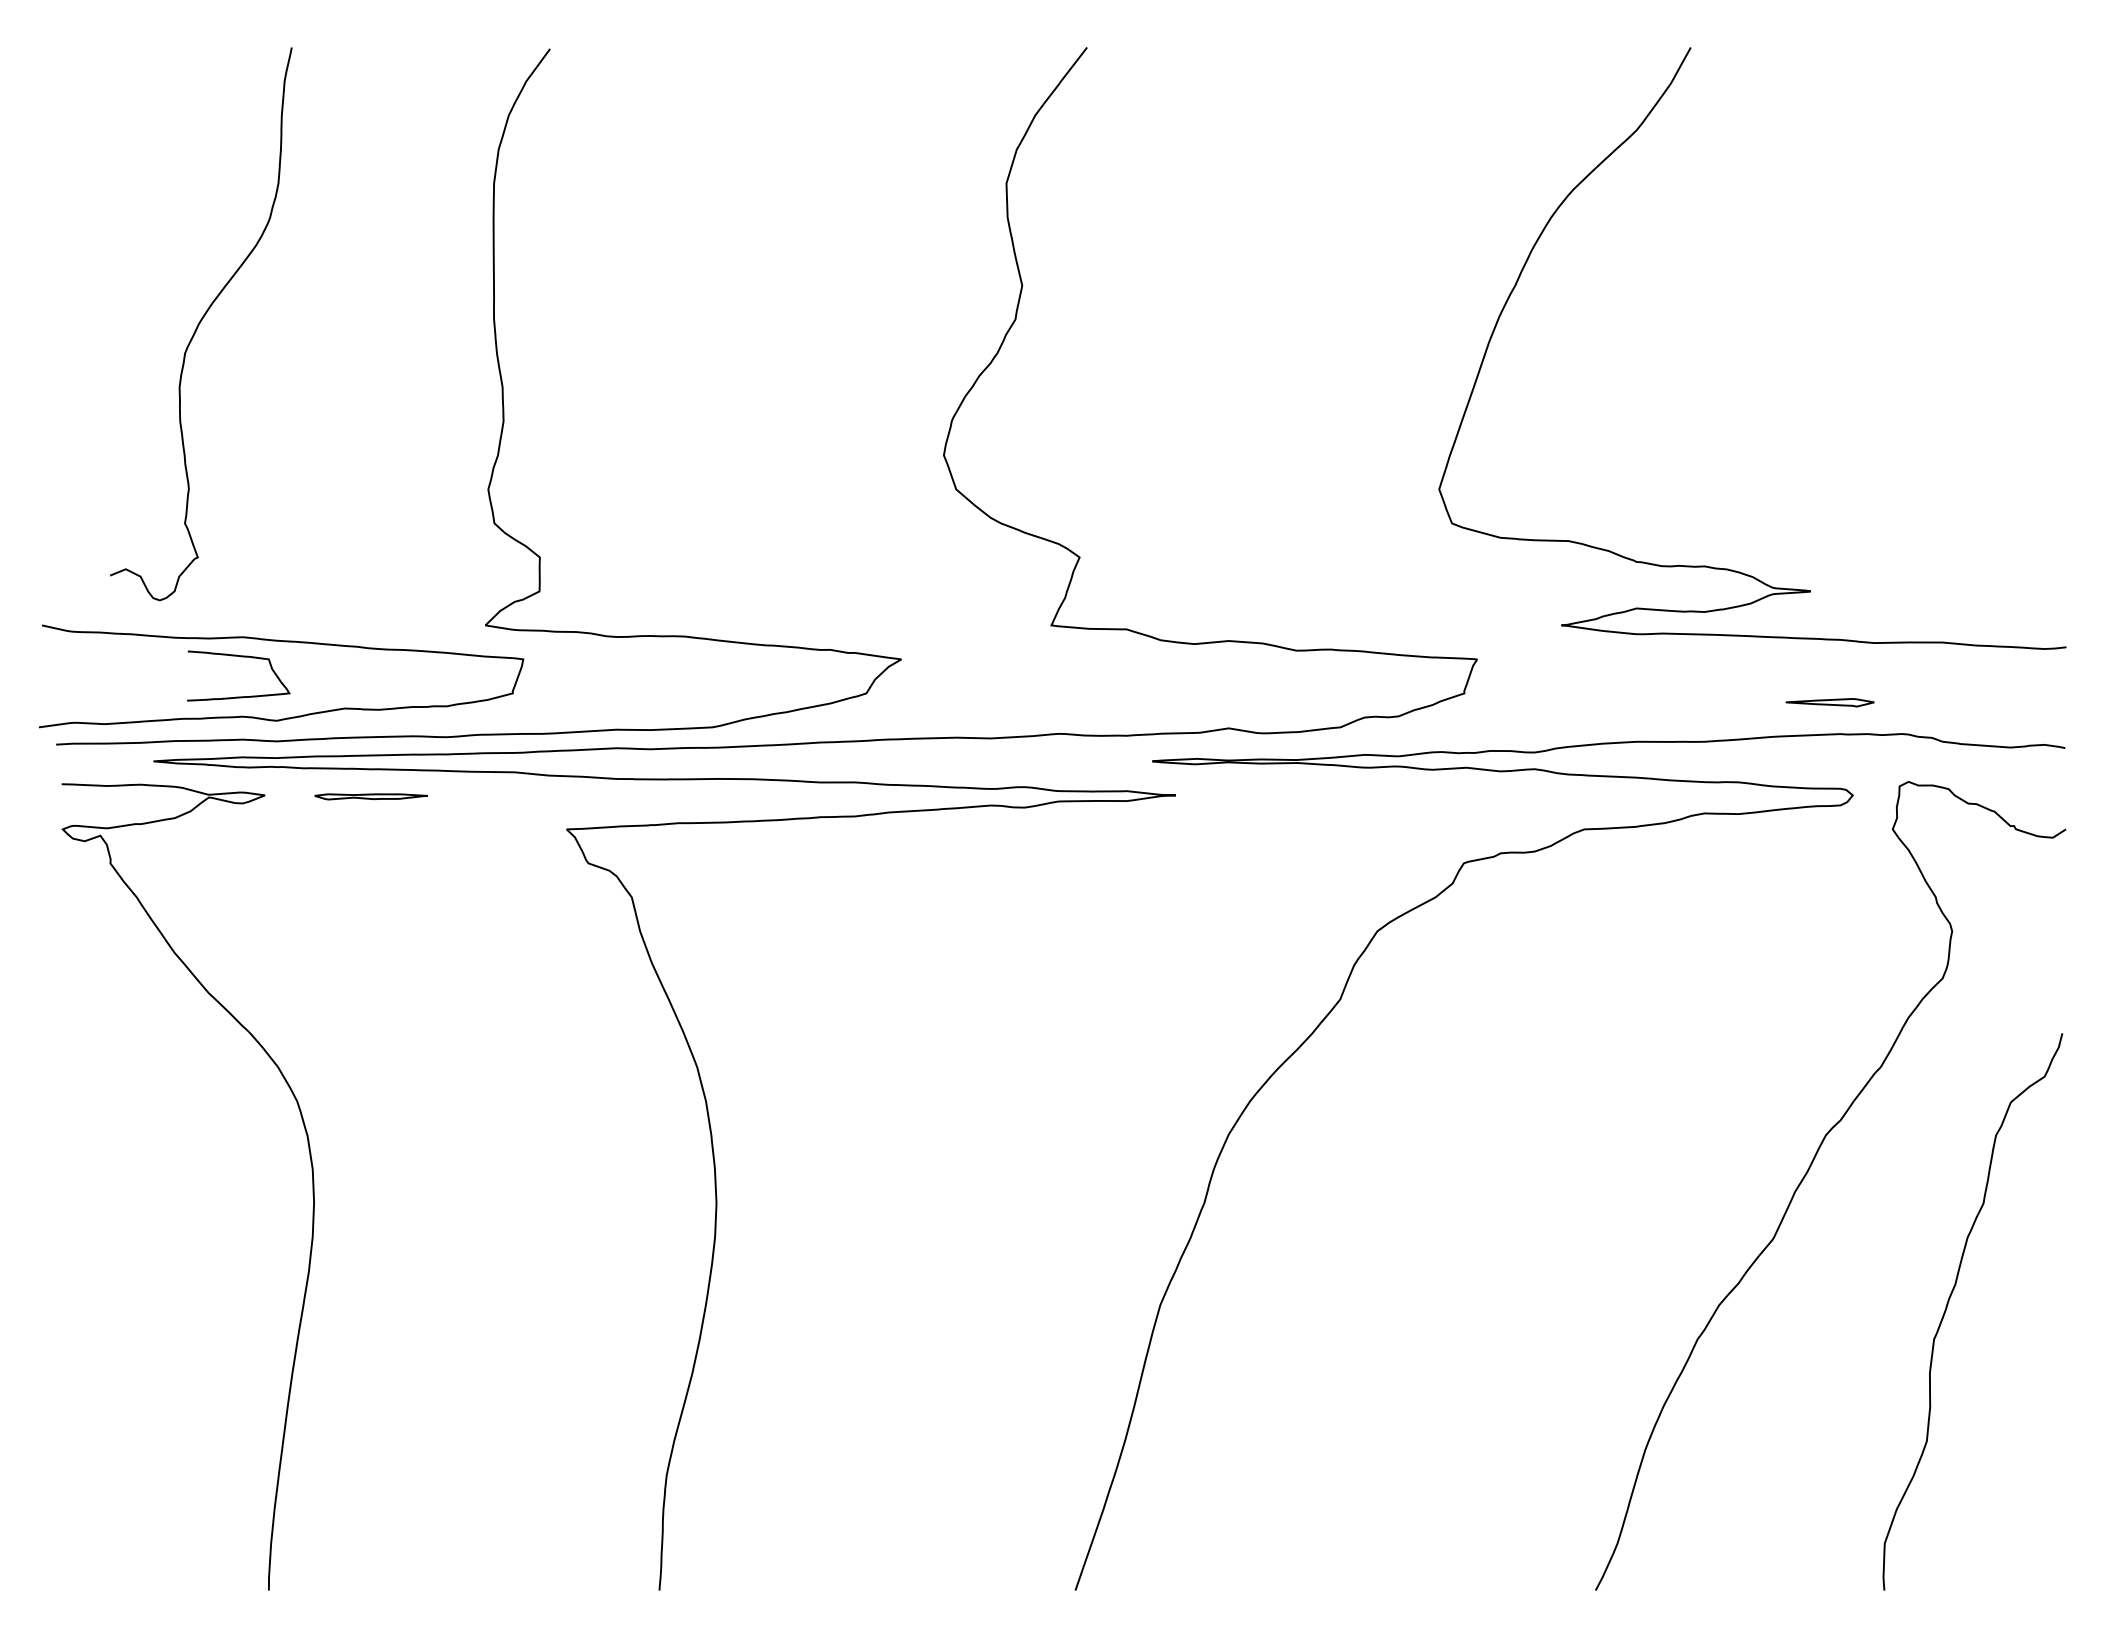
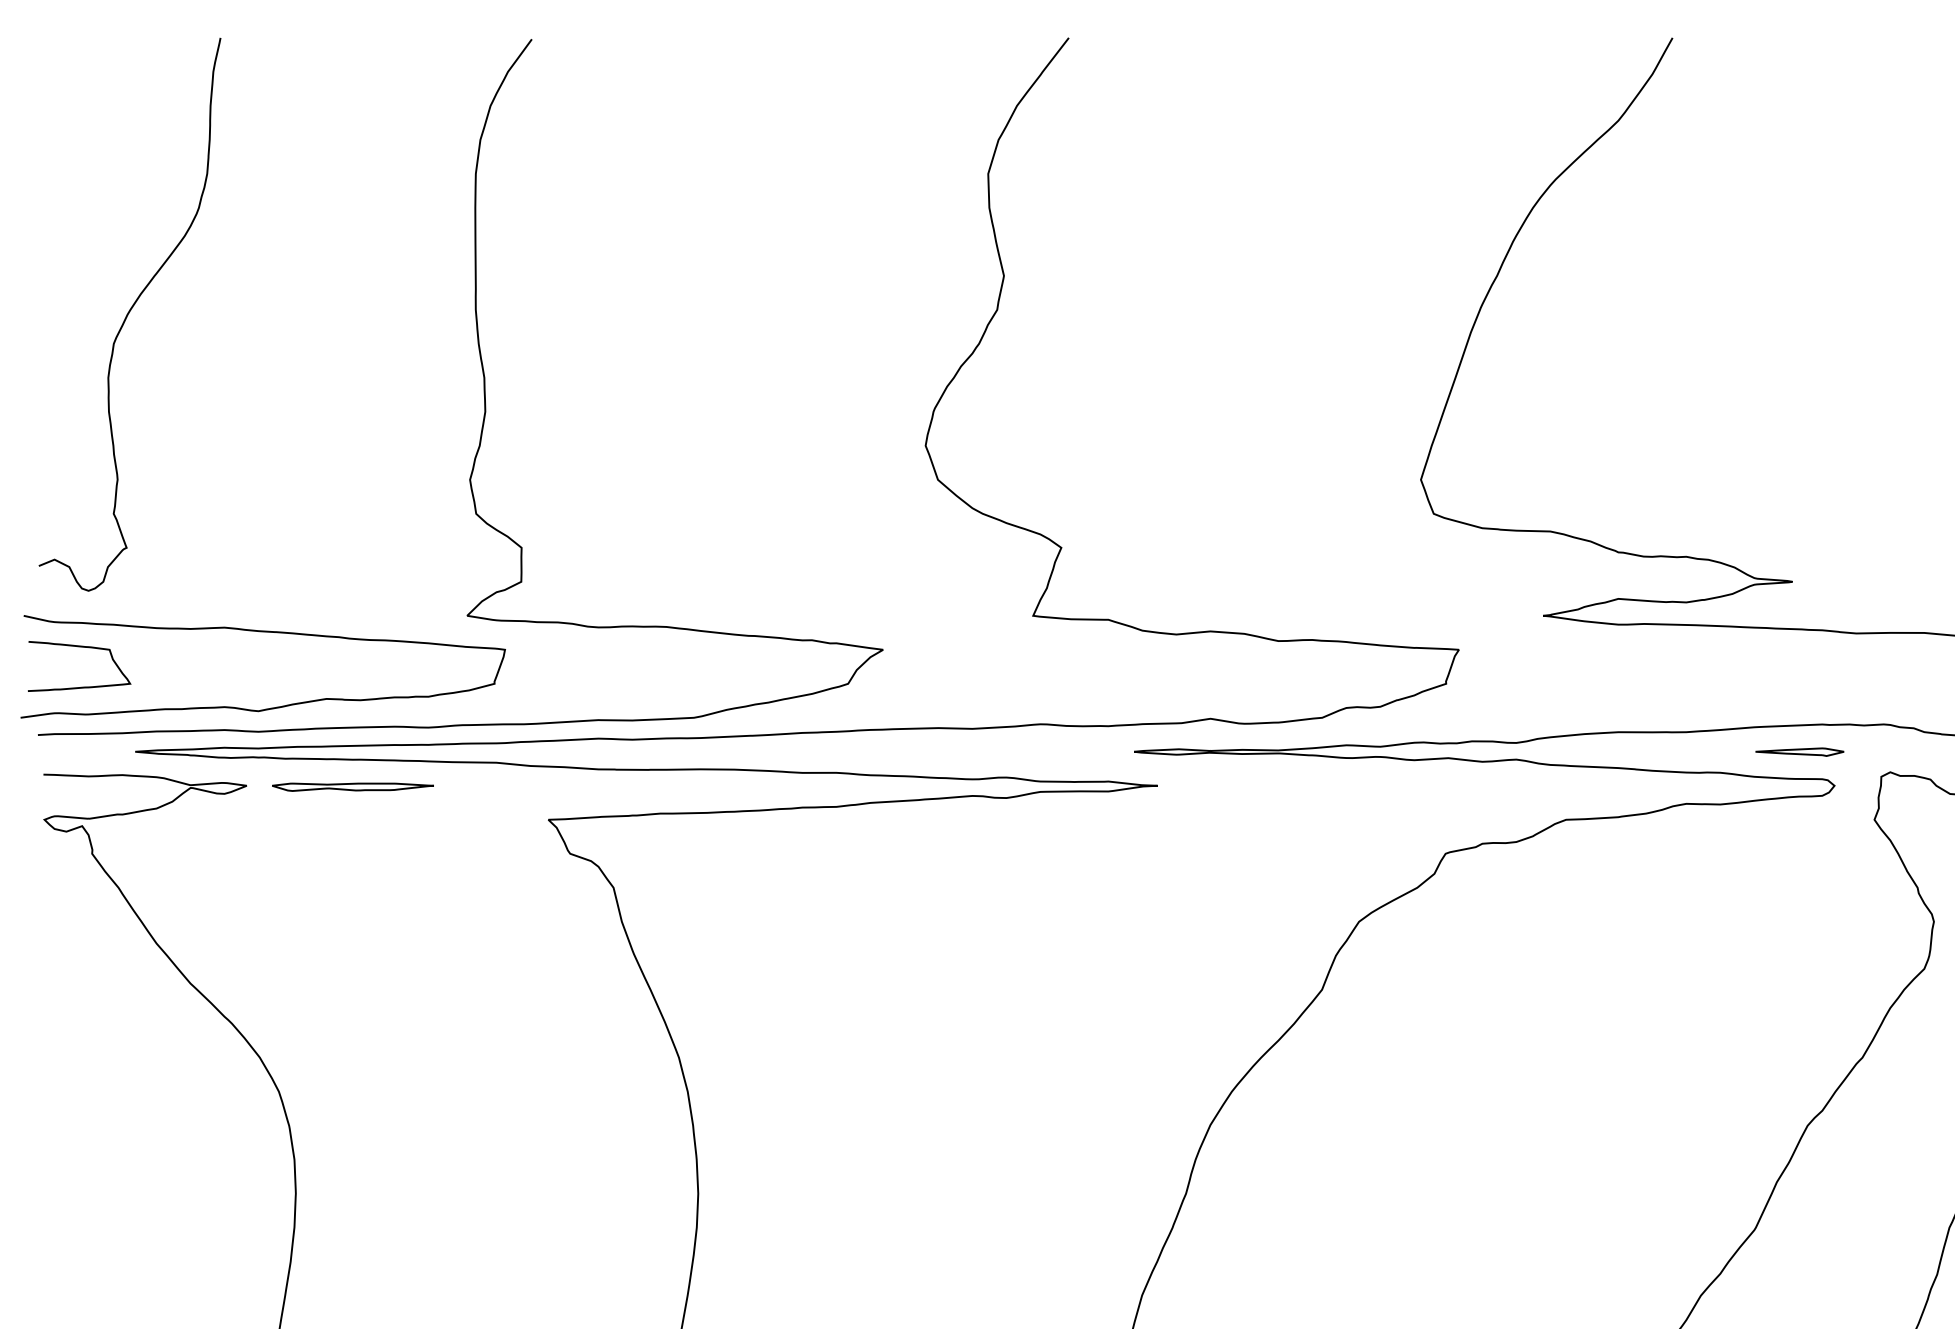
curve: (200, 323) -> (129, 313), moved
curve: (241, 657) -> (82, 647), moved
part: (1829, 702) -> (1799, 751), moved
part: (371, 796) -> (353, 786), size x1.43

